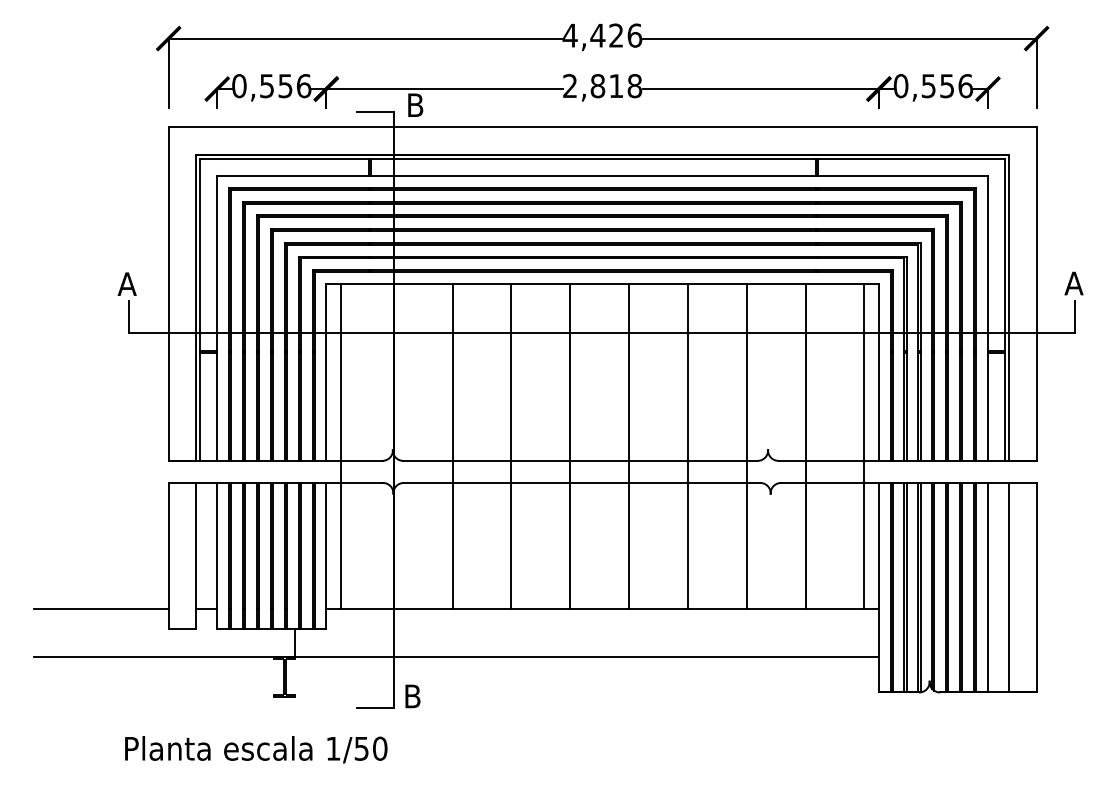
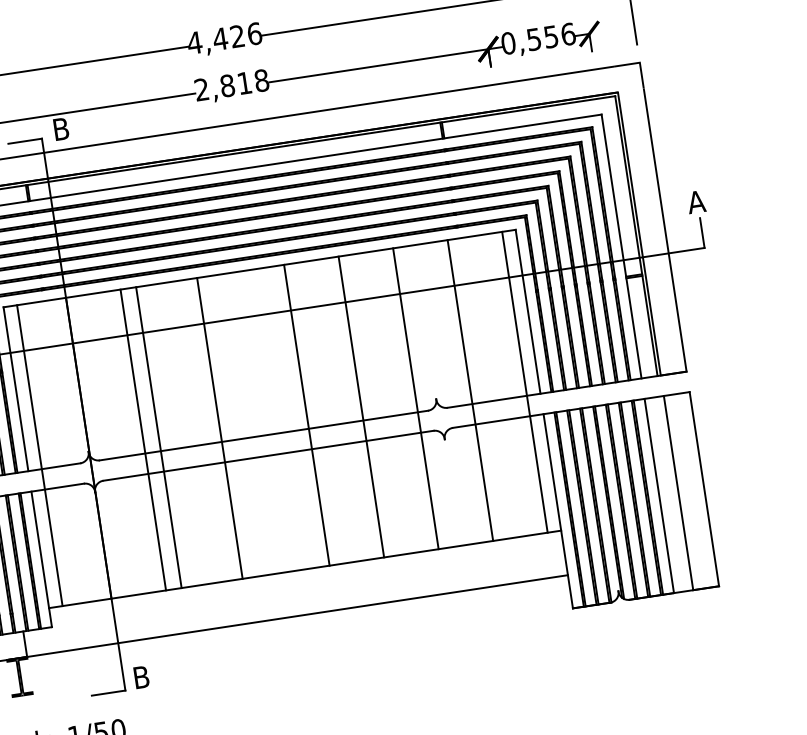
line: (511, 445) -> (158, 436), moved
line: (570, 445) -> (220, 427), moved

